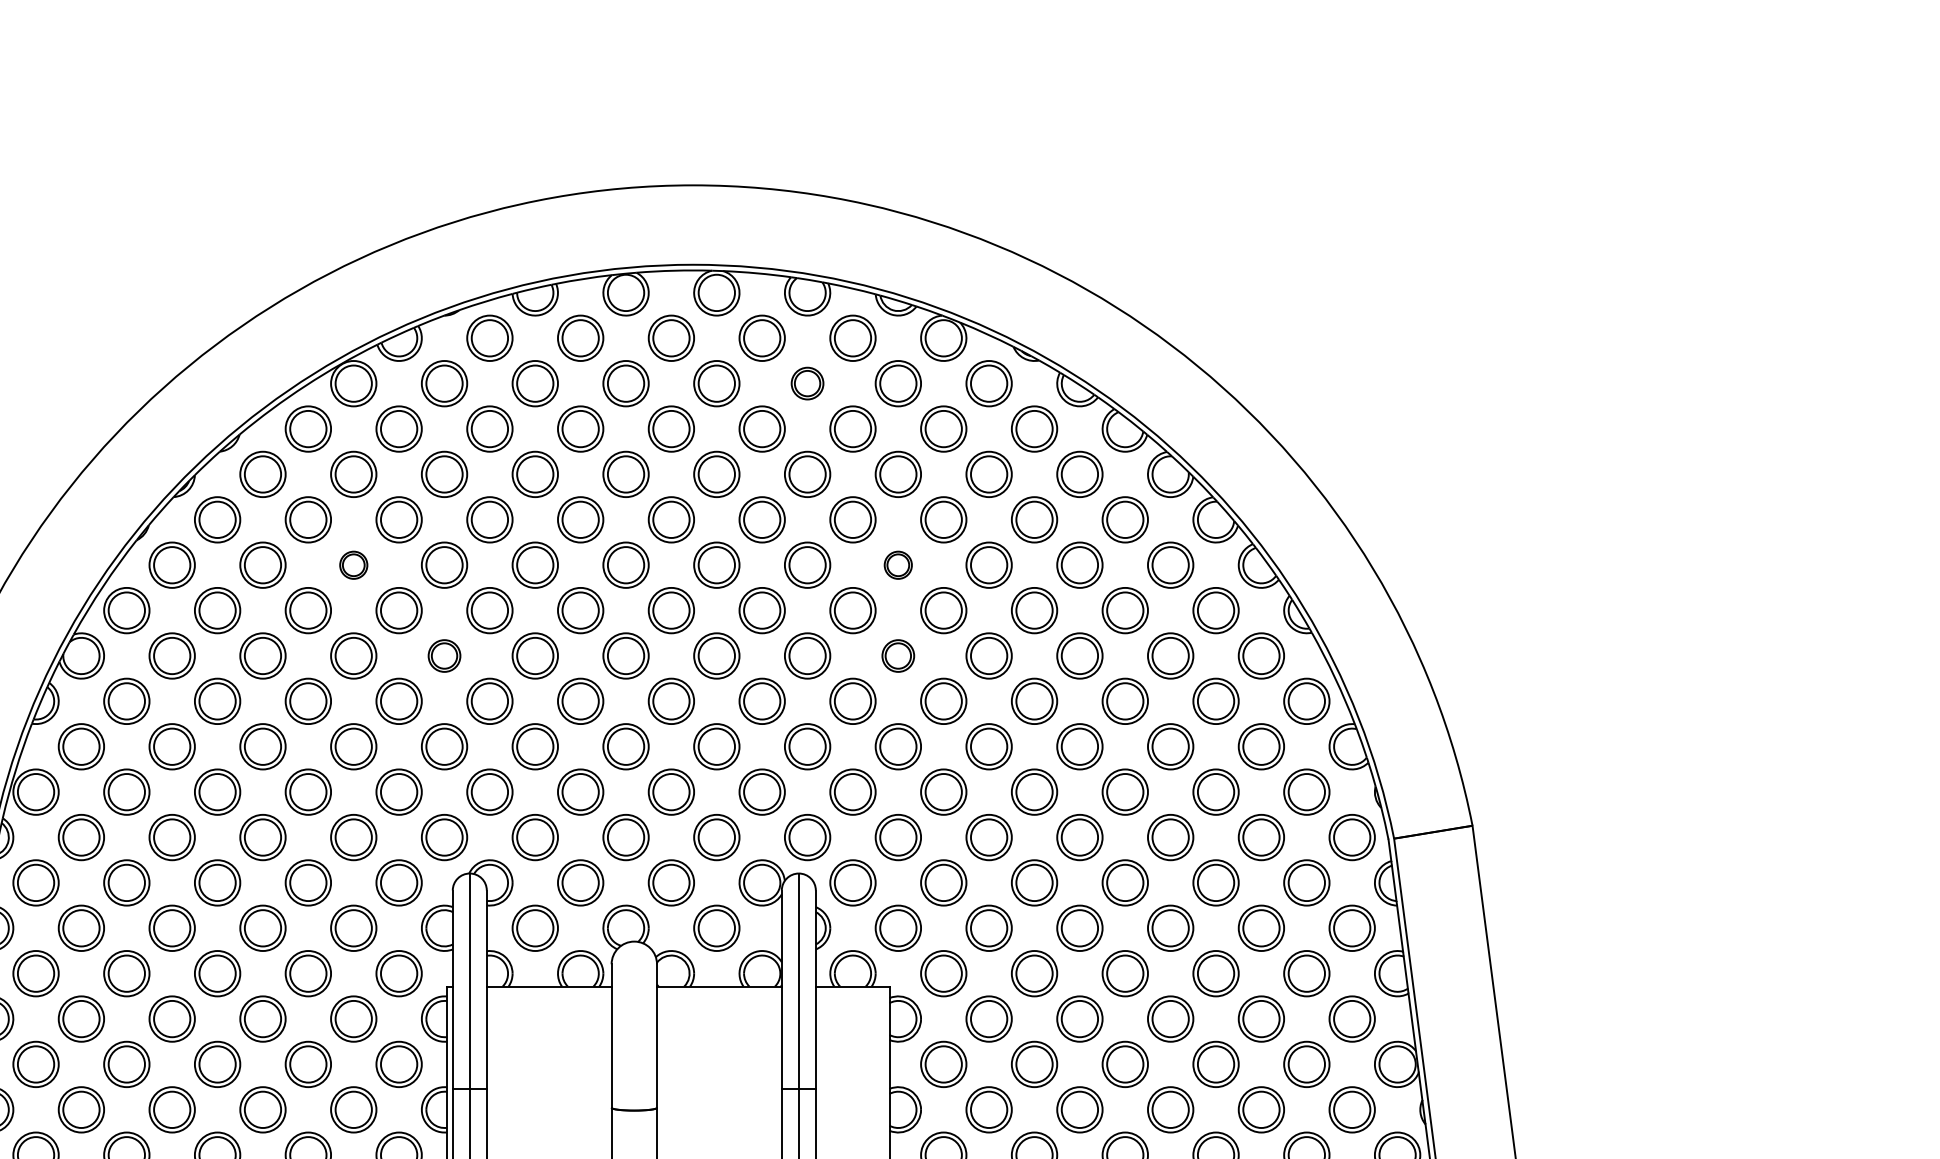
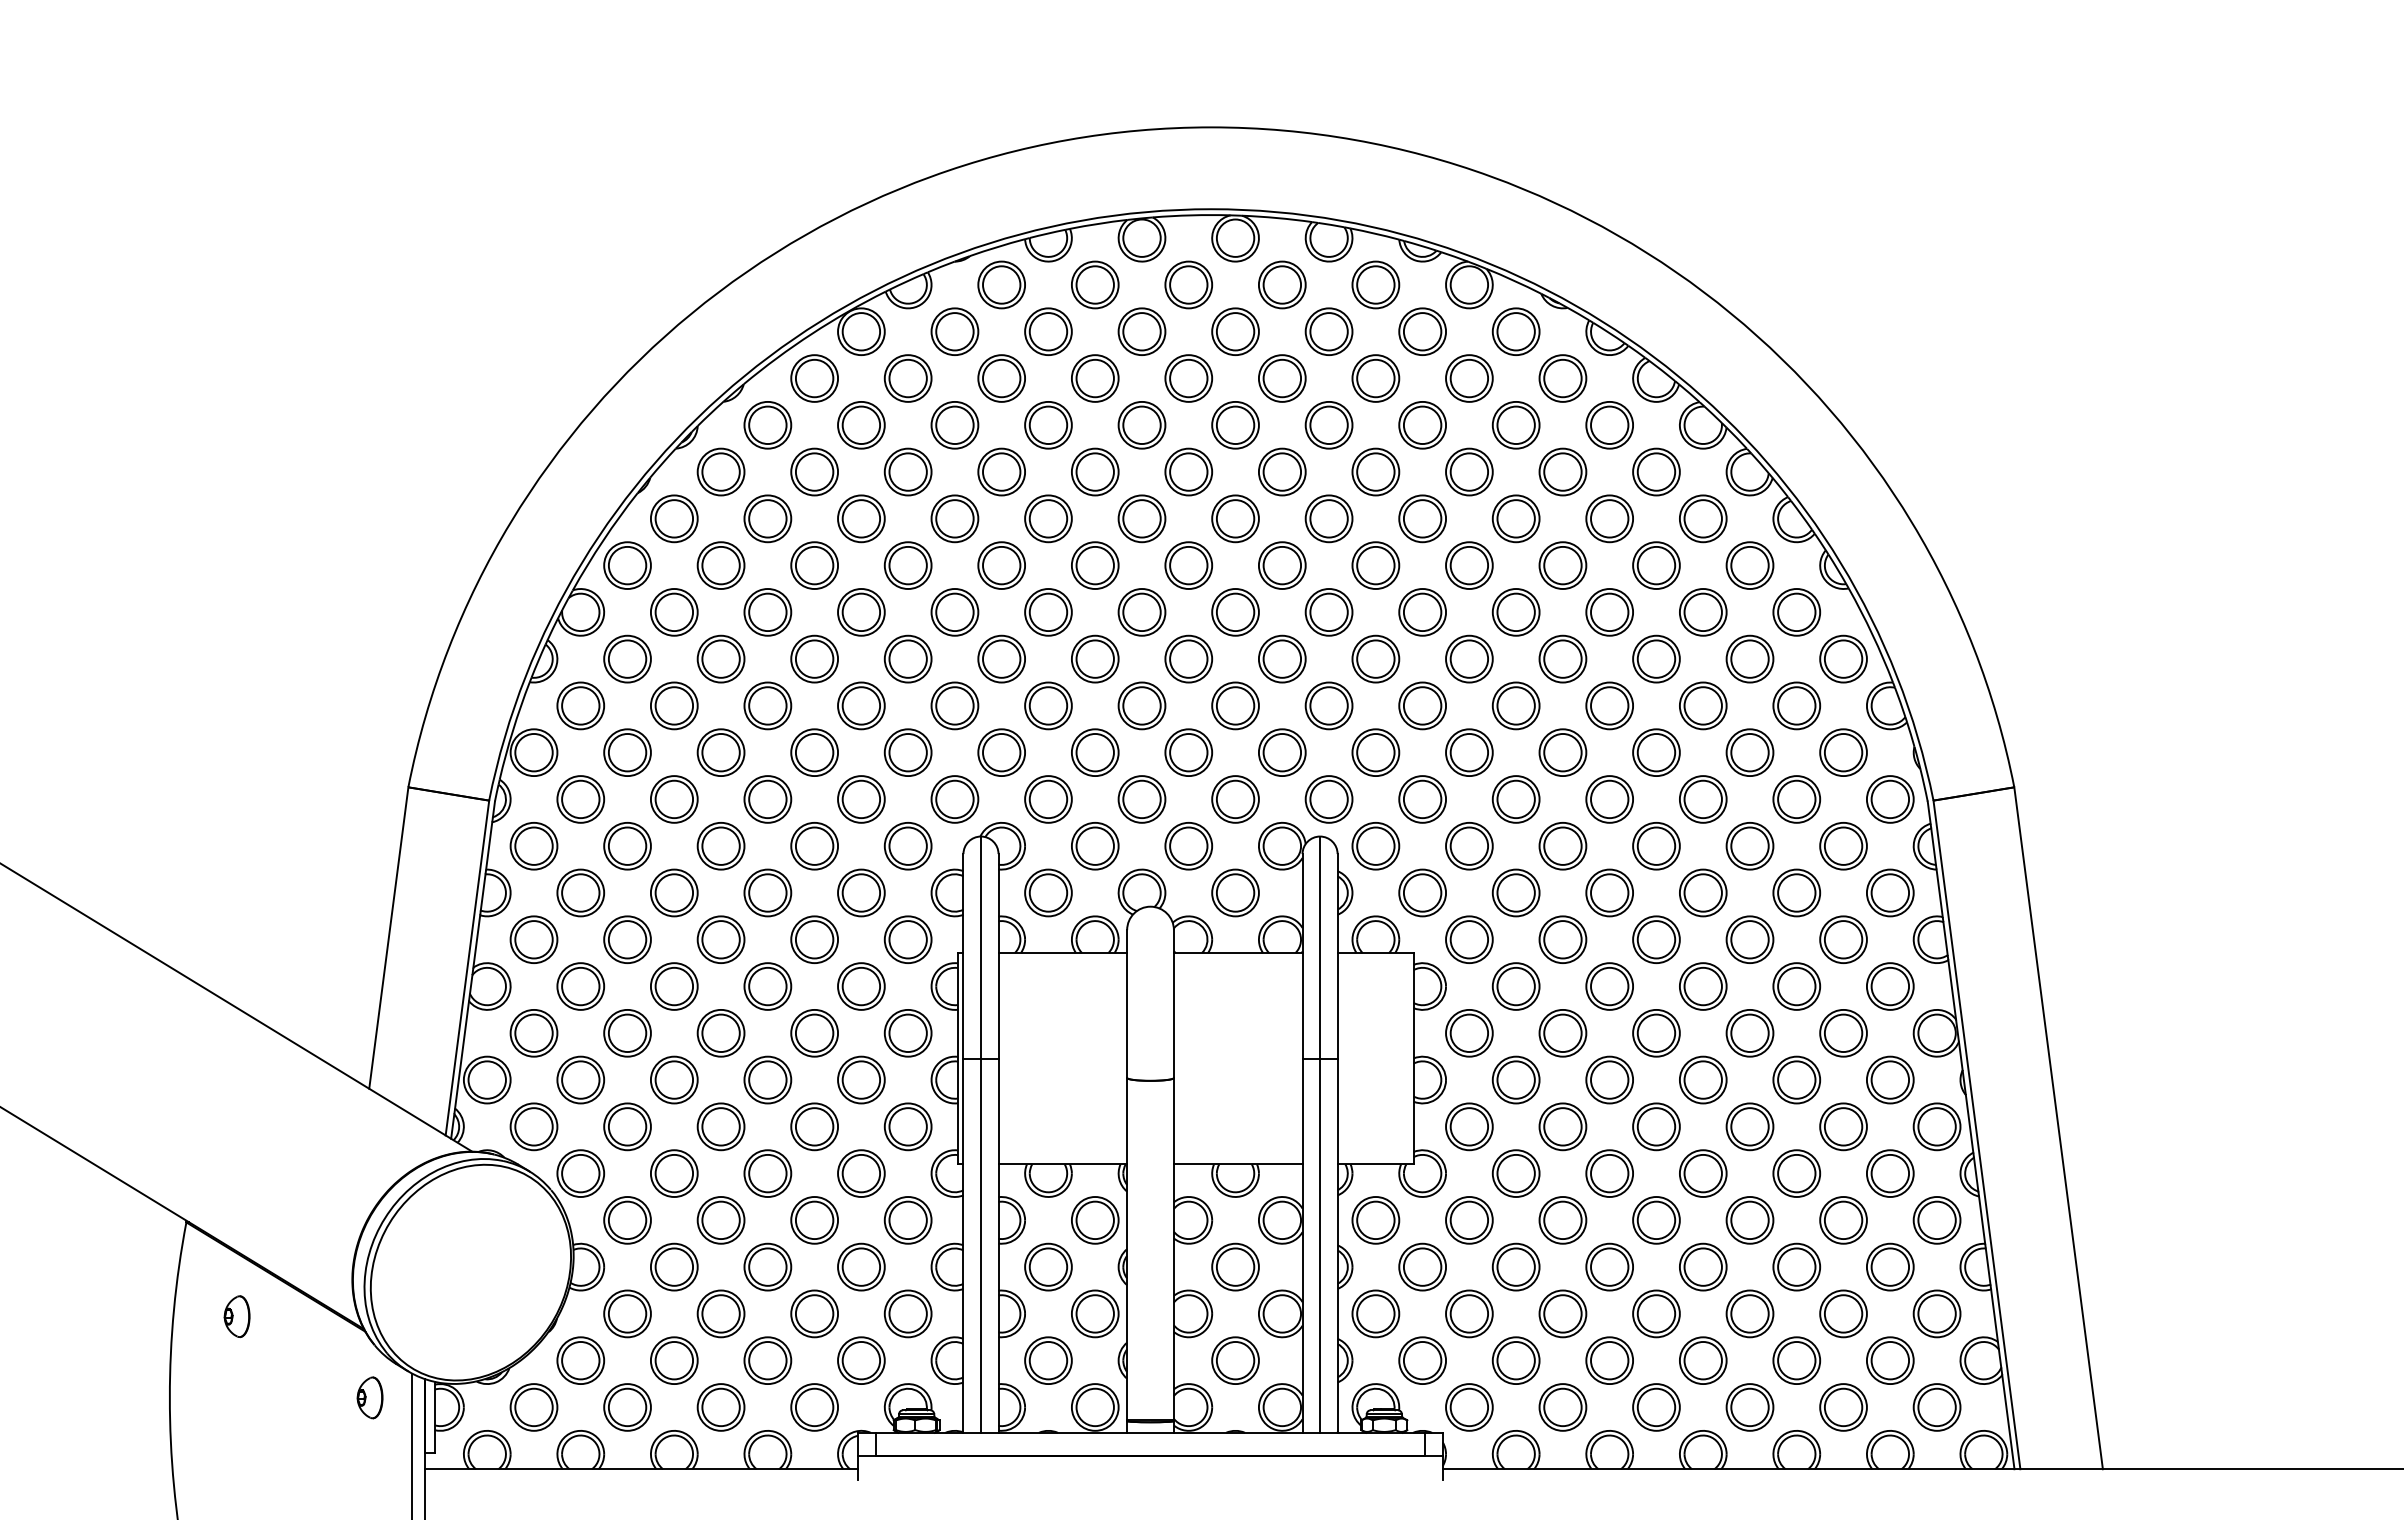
part: (807, 383) -> (1328, 331), size x1.43
part: (353, 564) -> (861, 518), size x1.67
part: (898, 564) -> (1422, 518), size x1.67
part: (444, 656) -> (954, 612), size x1.43
part: (898, 656) -> (1422, 612), size x1.43

